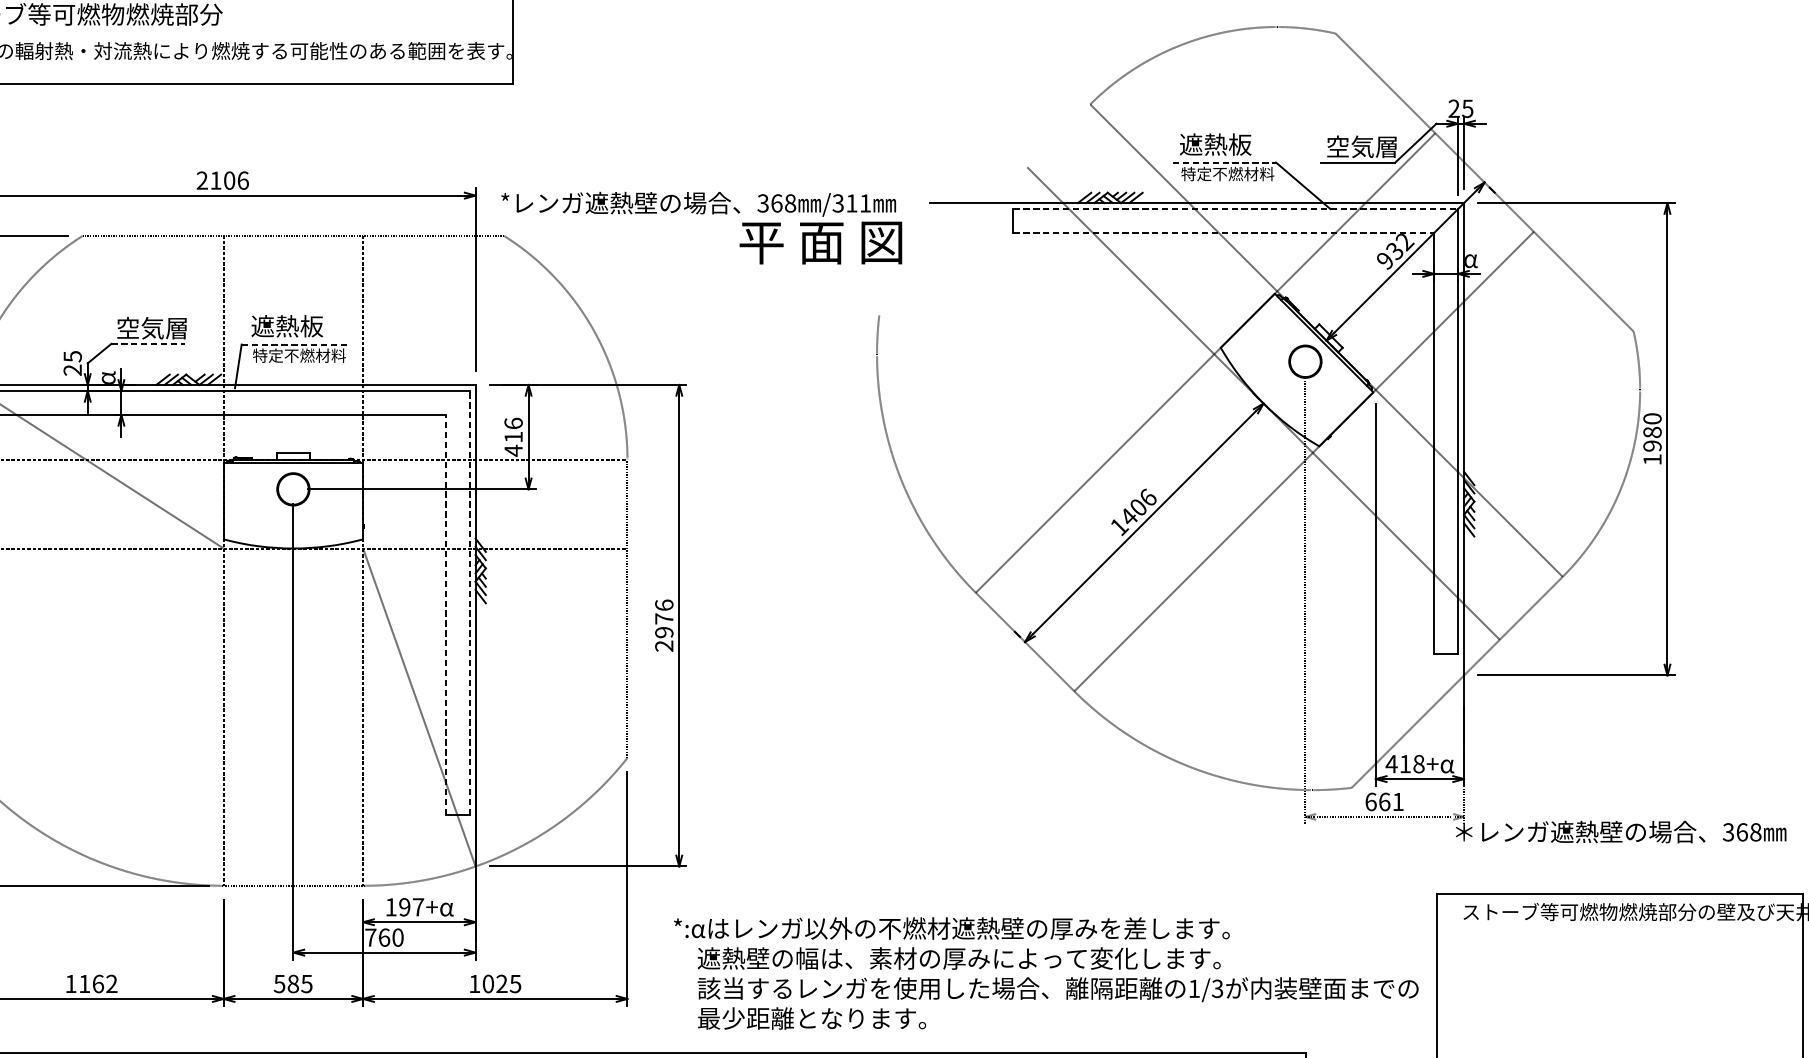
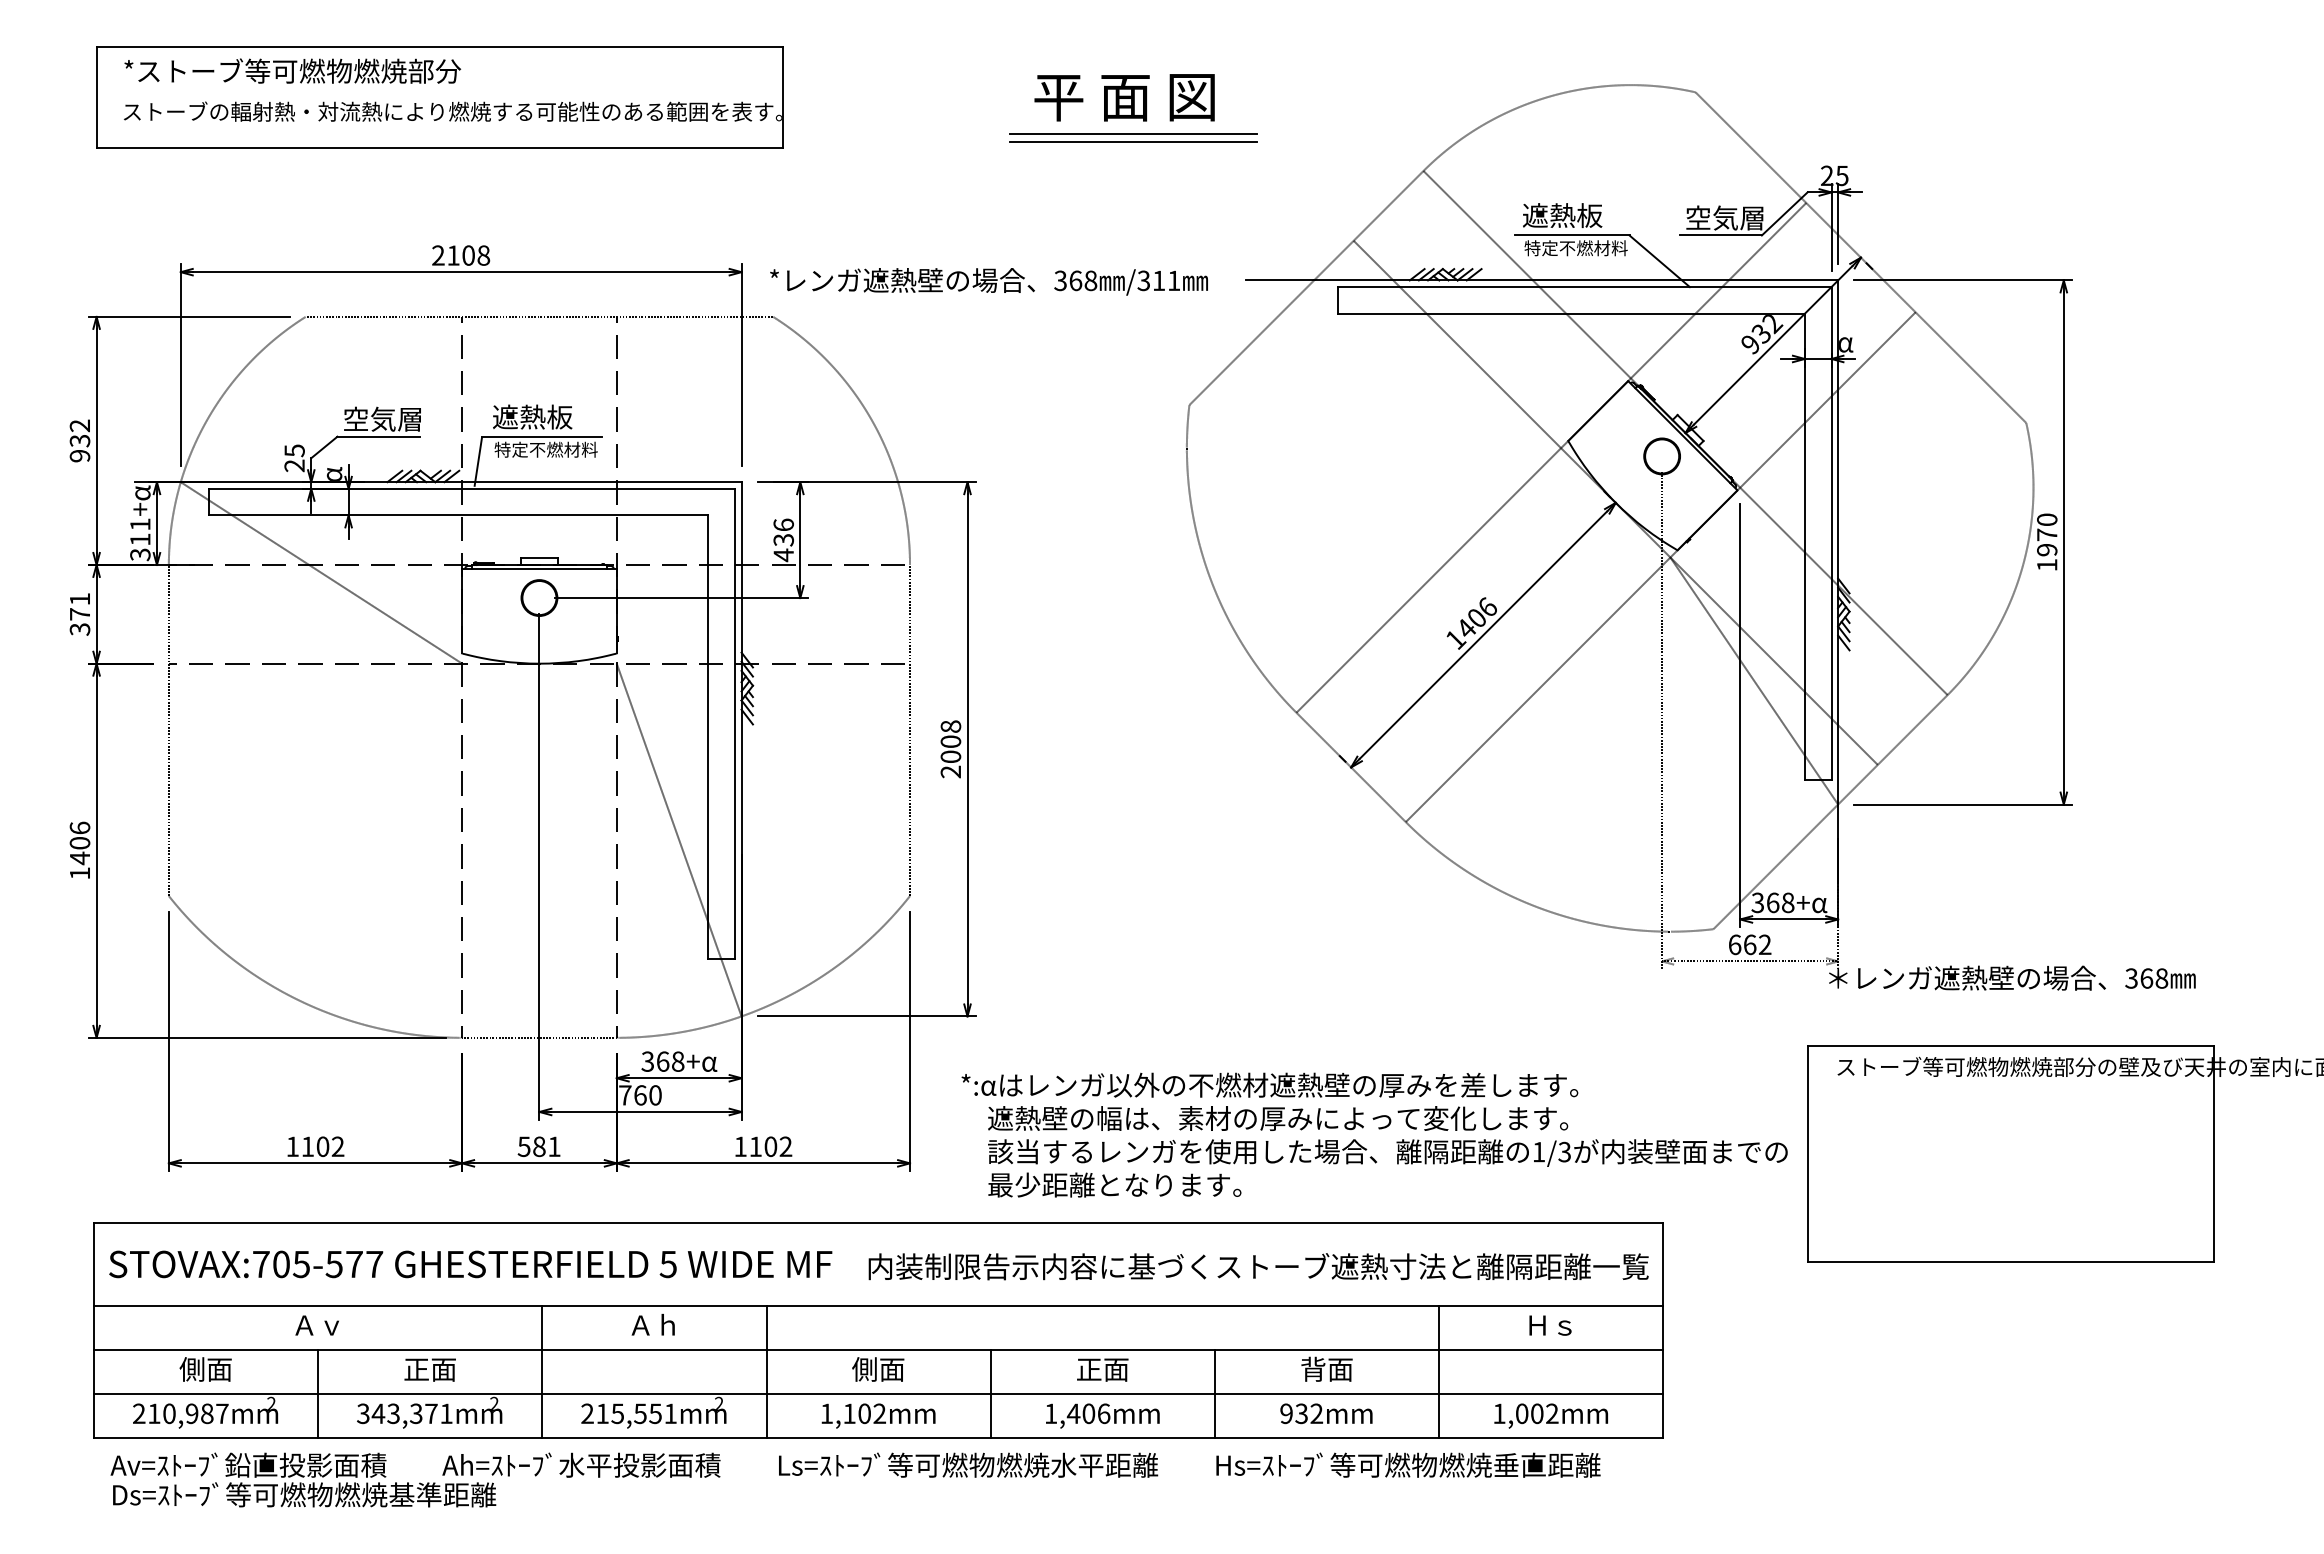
line: (828, 71) -> (1133, 134), added
line: (828, 78) -> (1133, 142), added
line: (1224, 162) -> (1572, 235), dashed -> solid
text: (242, 180) -> (483, 255), 2106 -> 2108
line: (1235, 209) -> (1584, 287), dashed -> solid
line: (984, 210) -> (1306, 288), added
line: (1224, 232) -> (1572, 313), dashed -> solid
text: (820, 242) -> (1124, 97), moved
line: (149, 343) -> (379, 436), dashed -> solid
line: (295, 344) -> (541, 437), dashed -> solid
text: (1652, 432) -> (2047, 534), 1980 -> 1970
text: (513, 437) -> (783, 540), 416 -> 436
line: (1388, 563) -> (1754, 680), added
line: (469, 602) -> (734, 723), dashed -> solid
line: (445, 615) -> (708, 737), dashed -> solid
text: (663, 618) -> (950, 741), 2976 -> 2008
text: (1398, 763) -> (1765, 902), 418+ -> 368+
text: (1398, 801) -> (1765, 944), 661 -> 662
text: (404, 907) -> (662, 1061), 197+ -> 368+
text: (97, 983) -> (322, 1146), 1162 -> 1102
text: (306, 983) -> (554, 1146), 585 -> 581
text: (501, 983) -> (770, 1146), 1025 -> 1102

